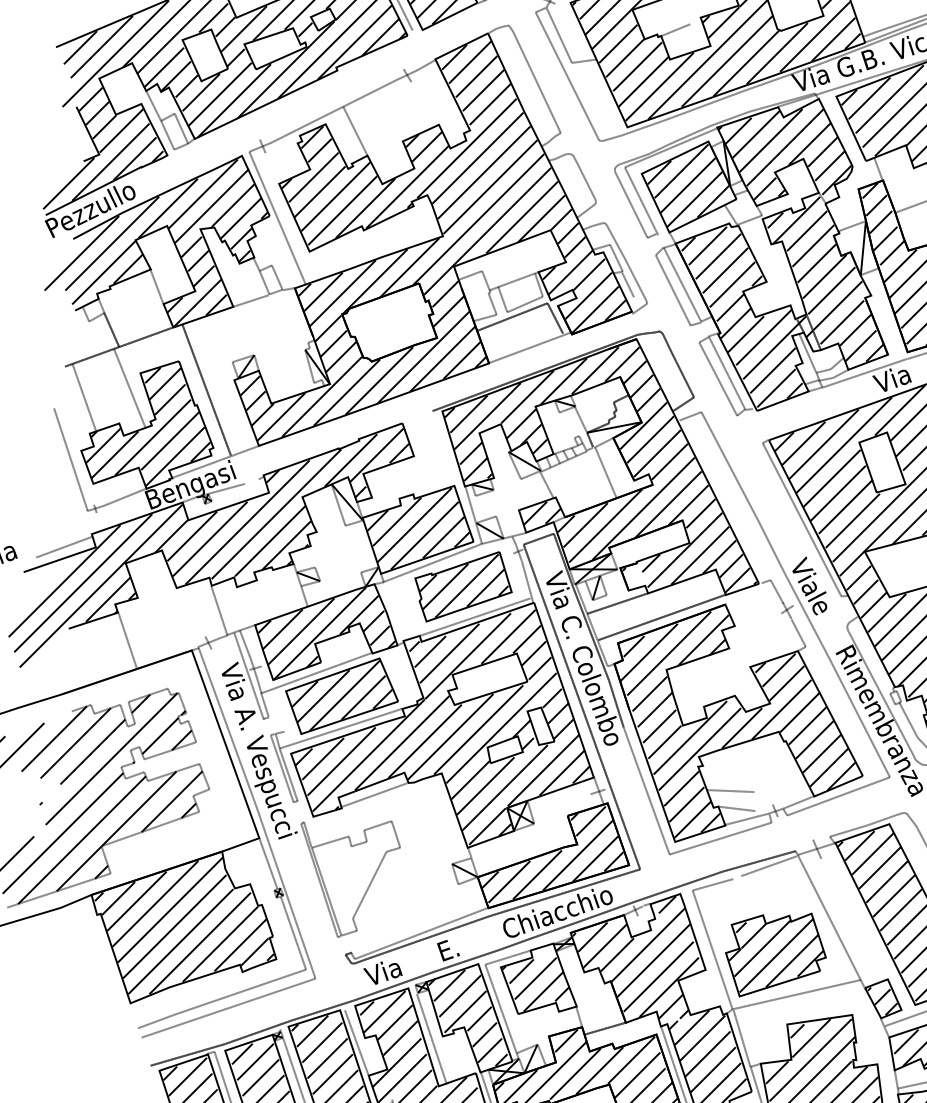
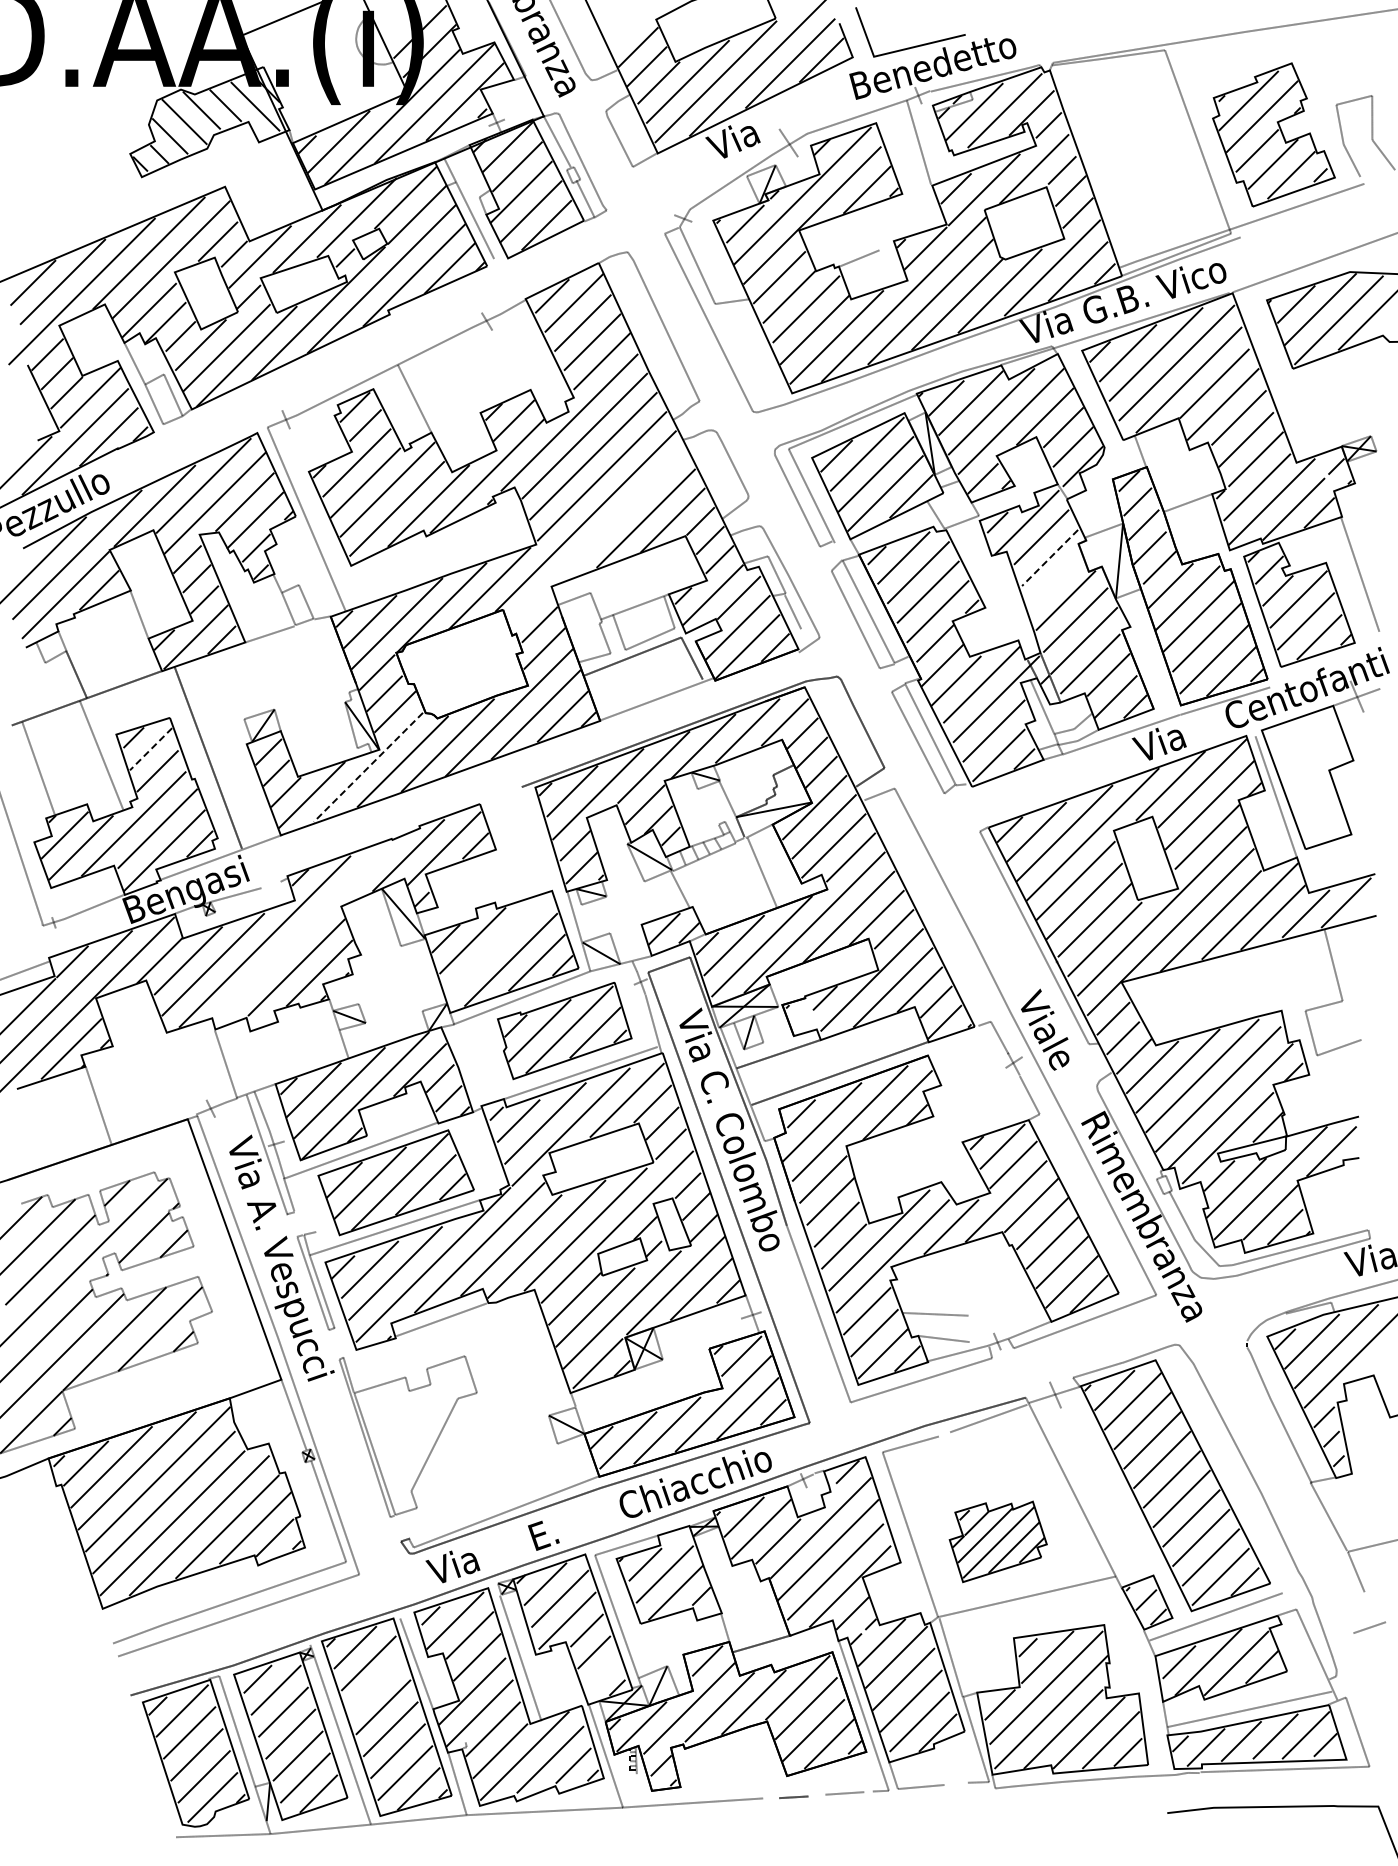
line: (487, 231) -> (598, 537), removed
line: (813, 246) -> (1050, 558), solid -> dashed
line: (816, 262) -> (1054, 581), removed
line: (165, 383) -> (151, 749), solid -> dashed
line: (322, 396) -> (368, 767), solid -> dashed
line: (276, 514) -> (305, 930), removed
line: (414, 525) -> (496, 945), removed
part: (776, 954) -> (998, 1541), size x0.7
line: (490, 1050) -> (601, 1674), removed
line: (327, 1058) -> (375, 1685), removed

